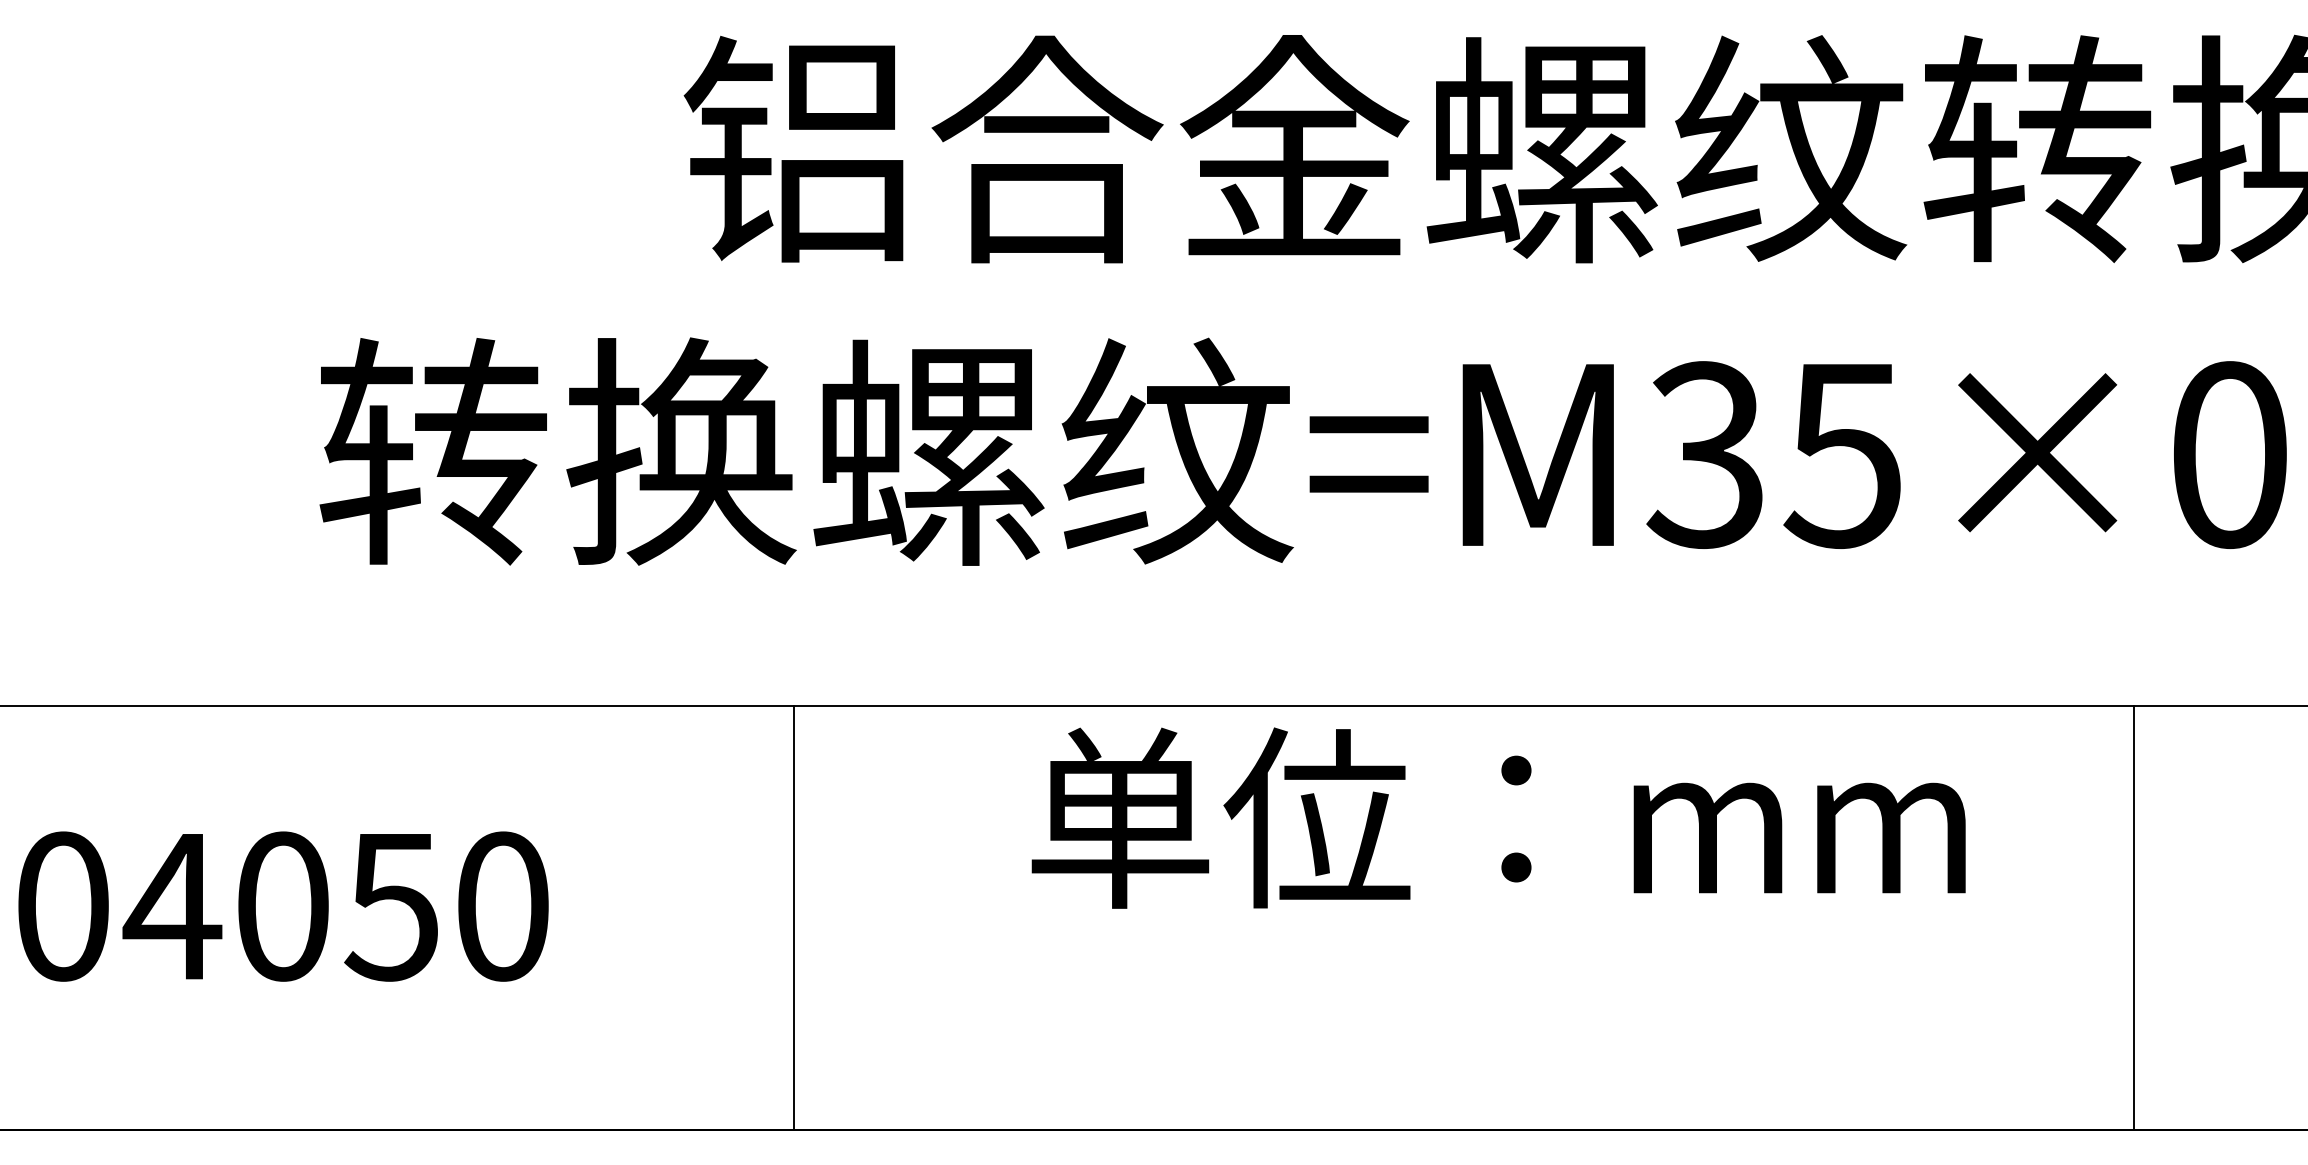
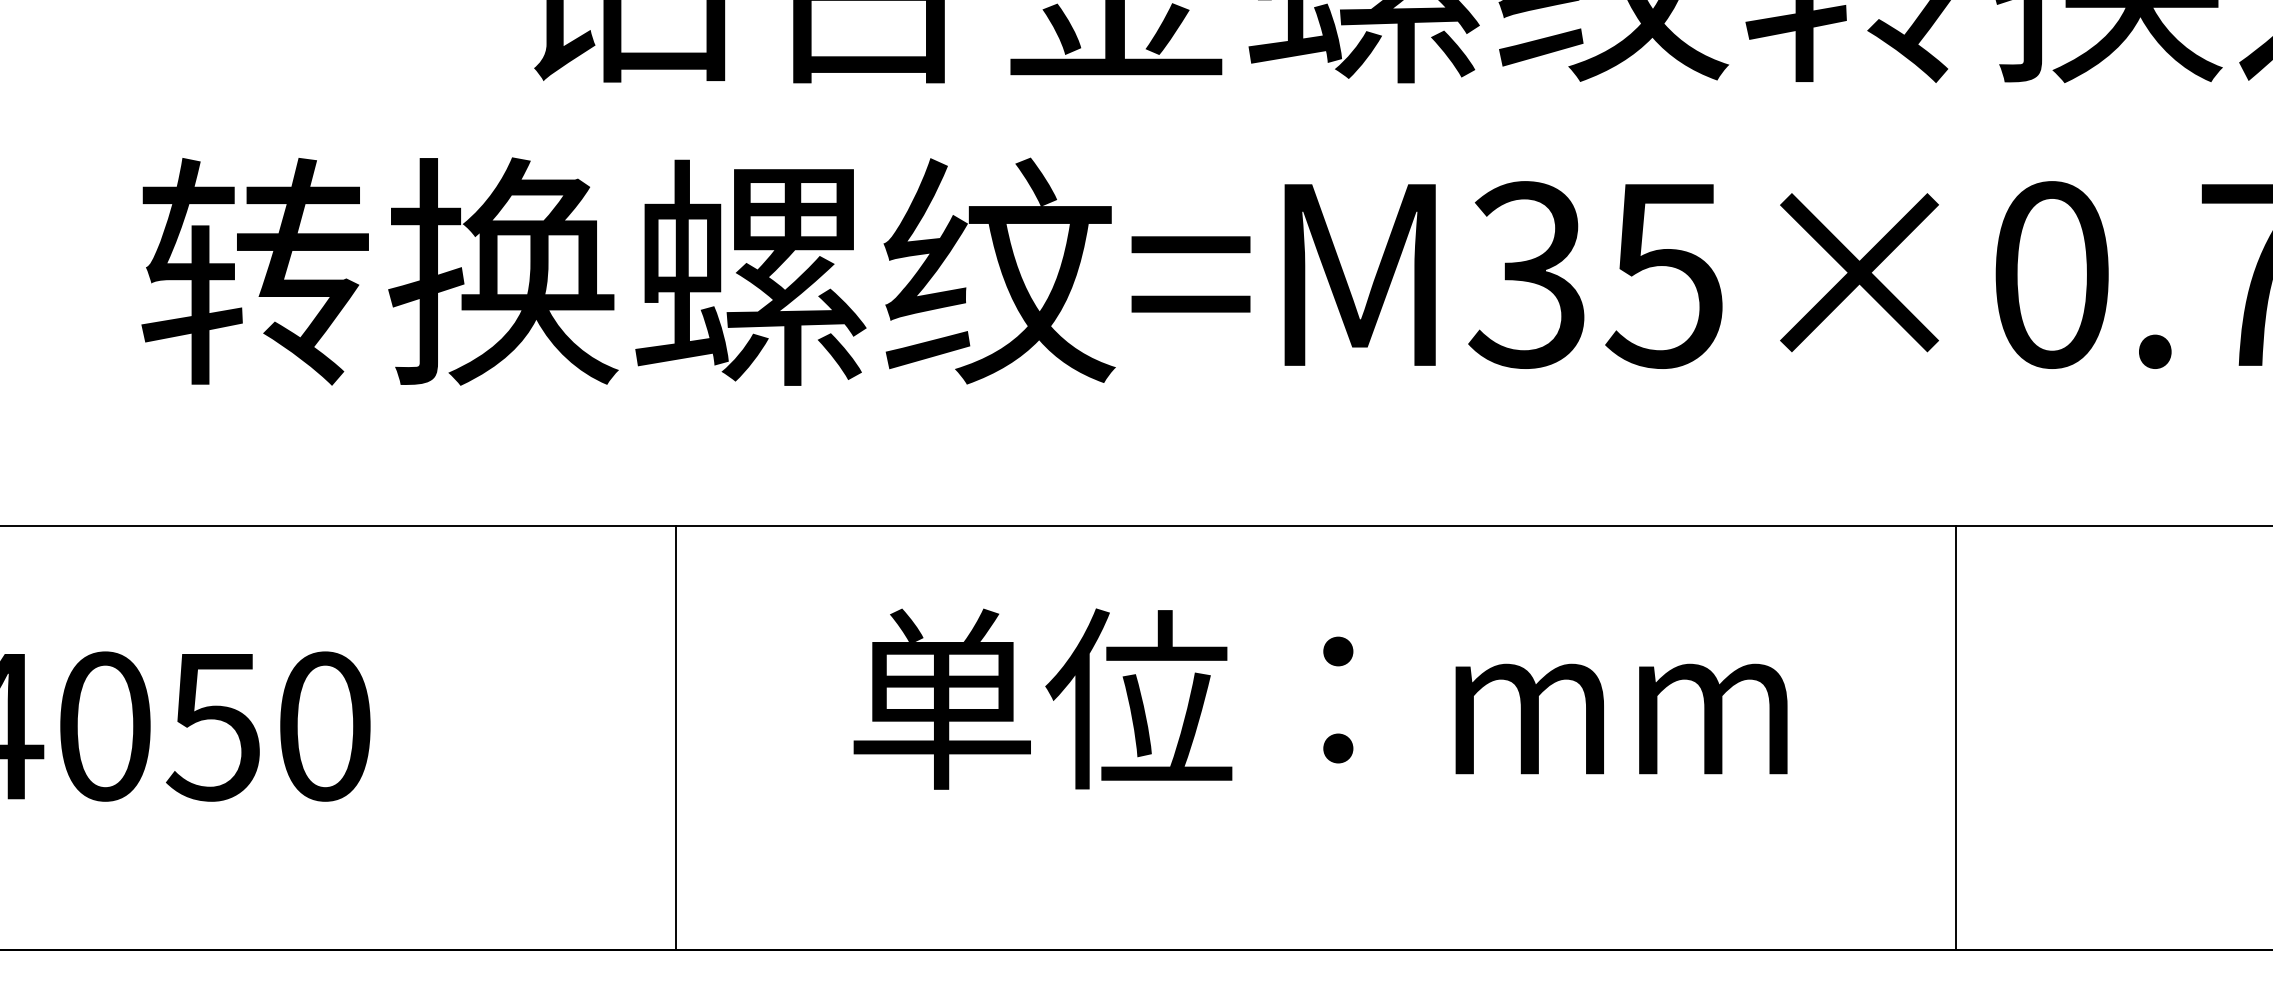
text: (1498, 817) -> (1320, 698), moved
line: (794, 918) -> (676, 738), moved

